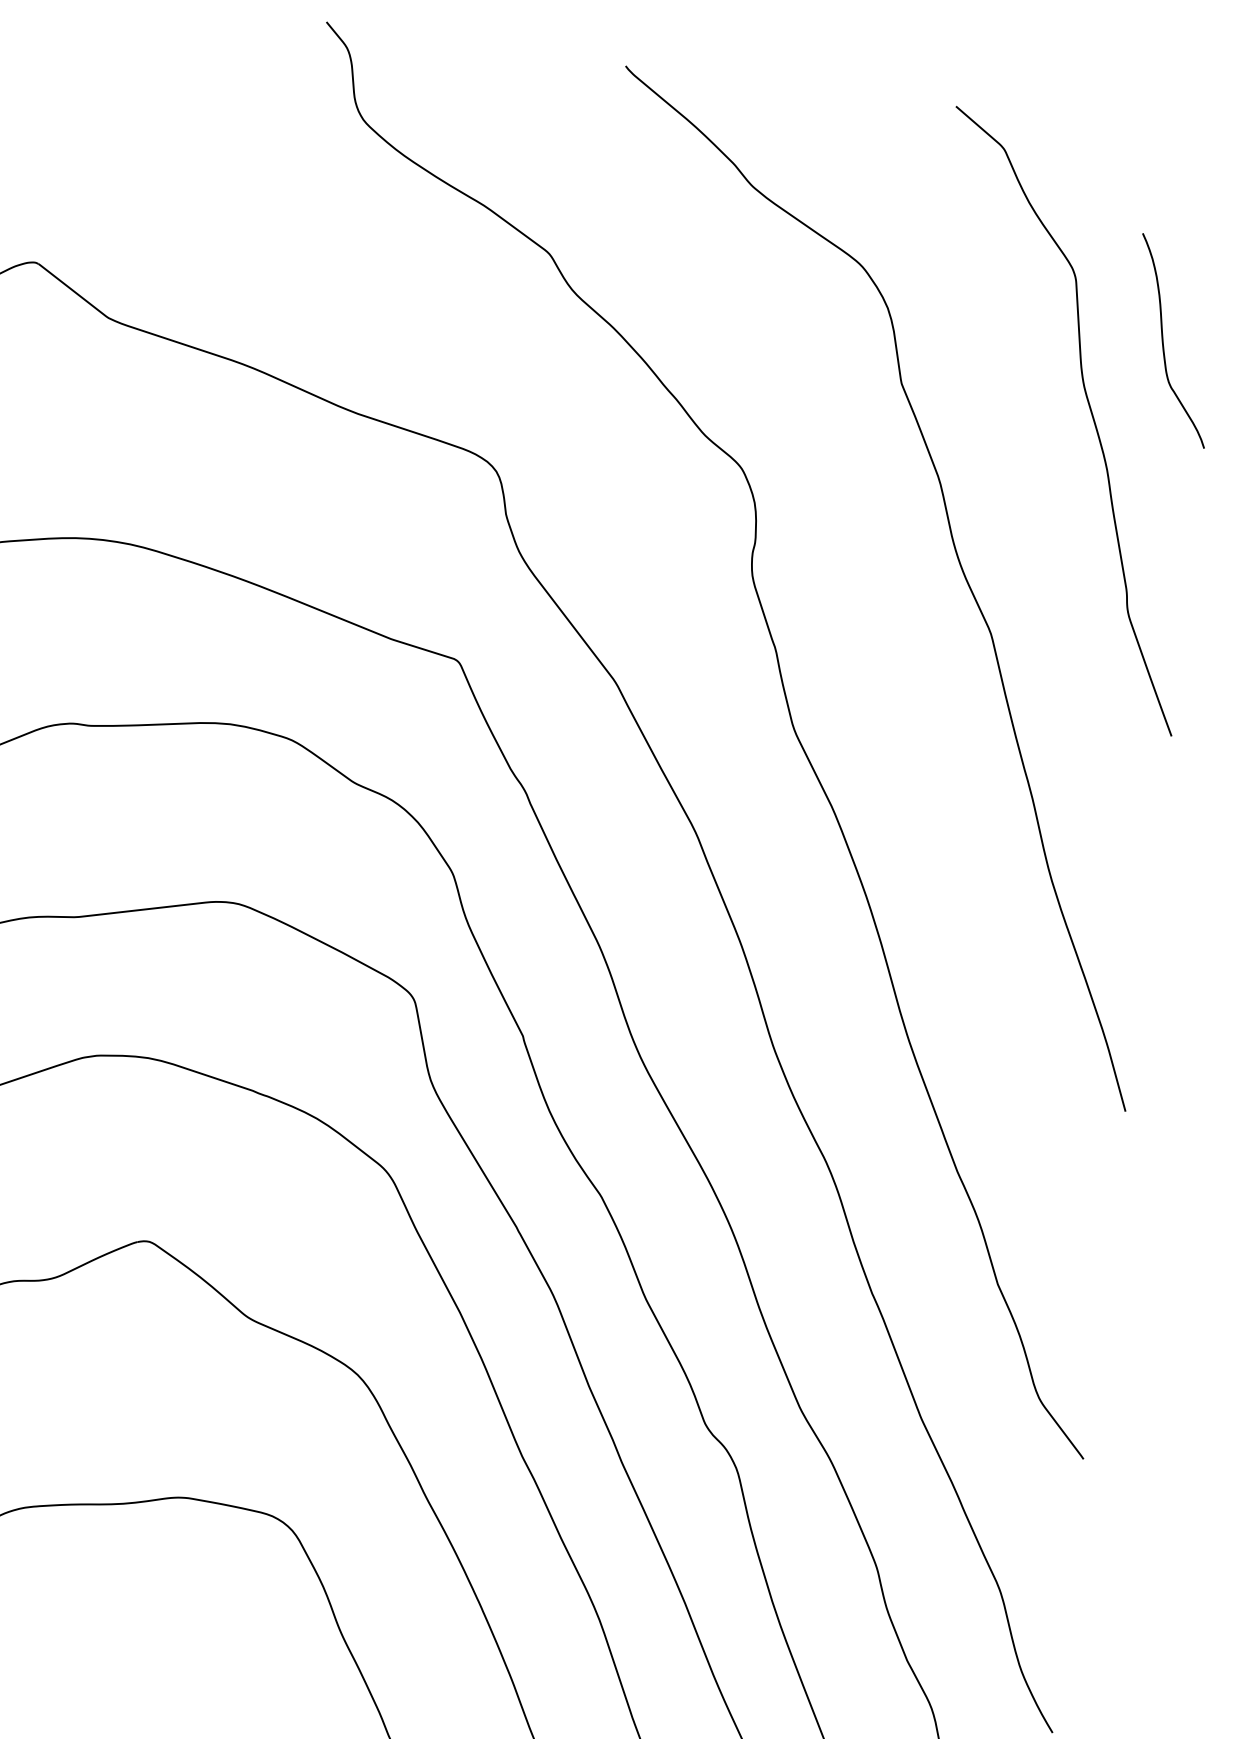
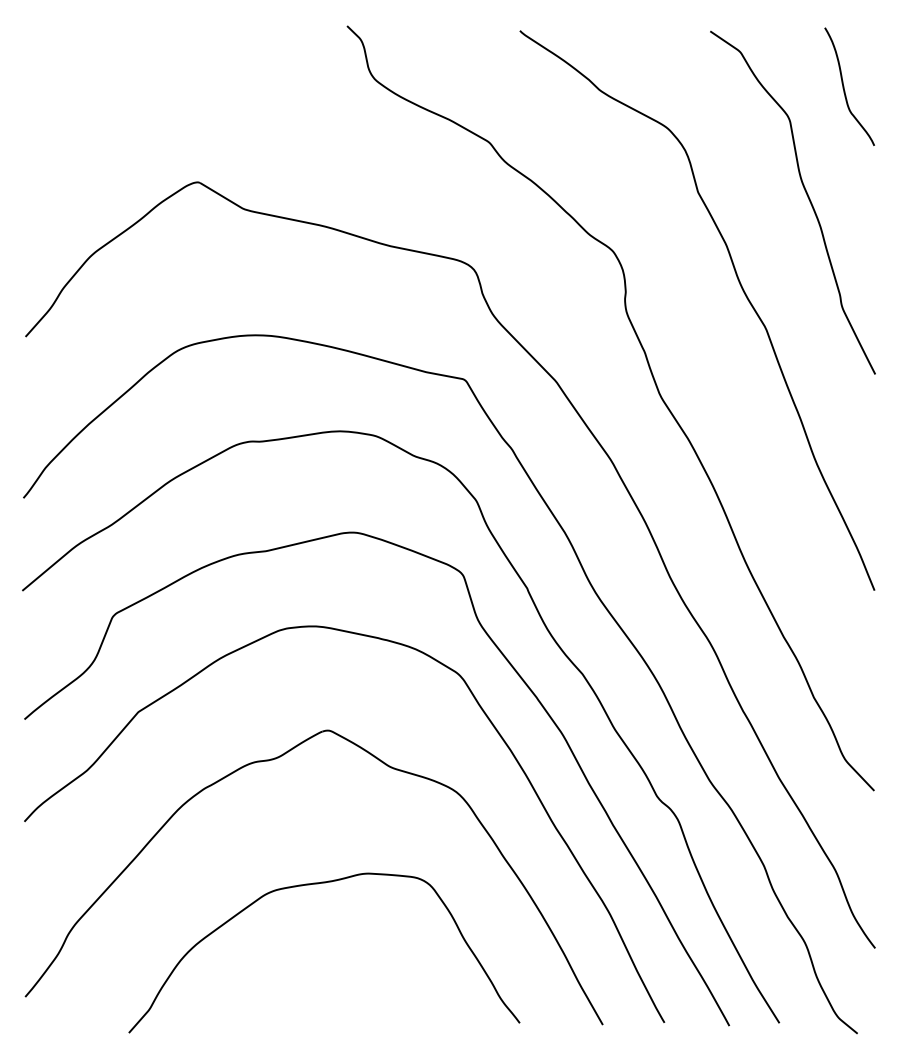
curve: (1164, 339) -> (844, 86), moved

